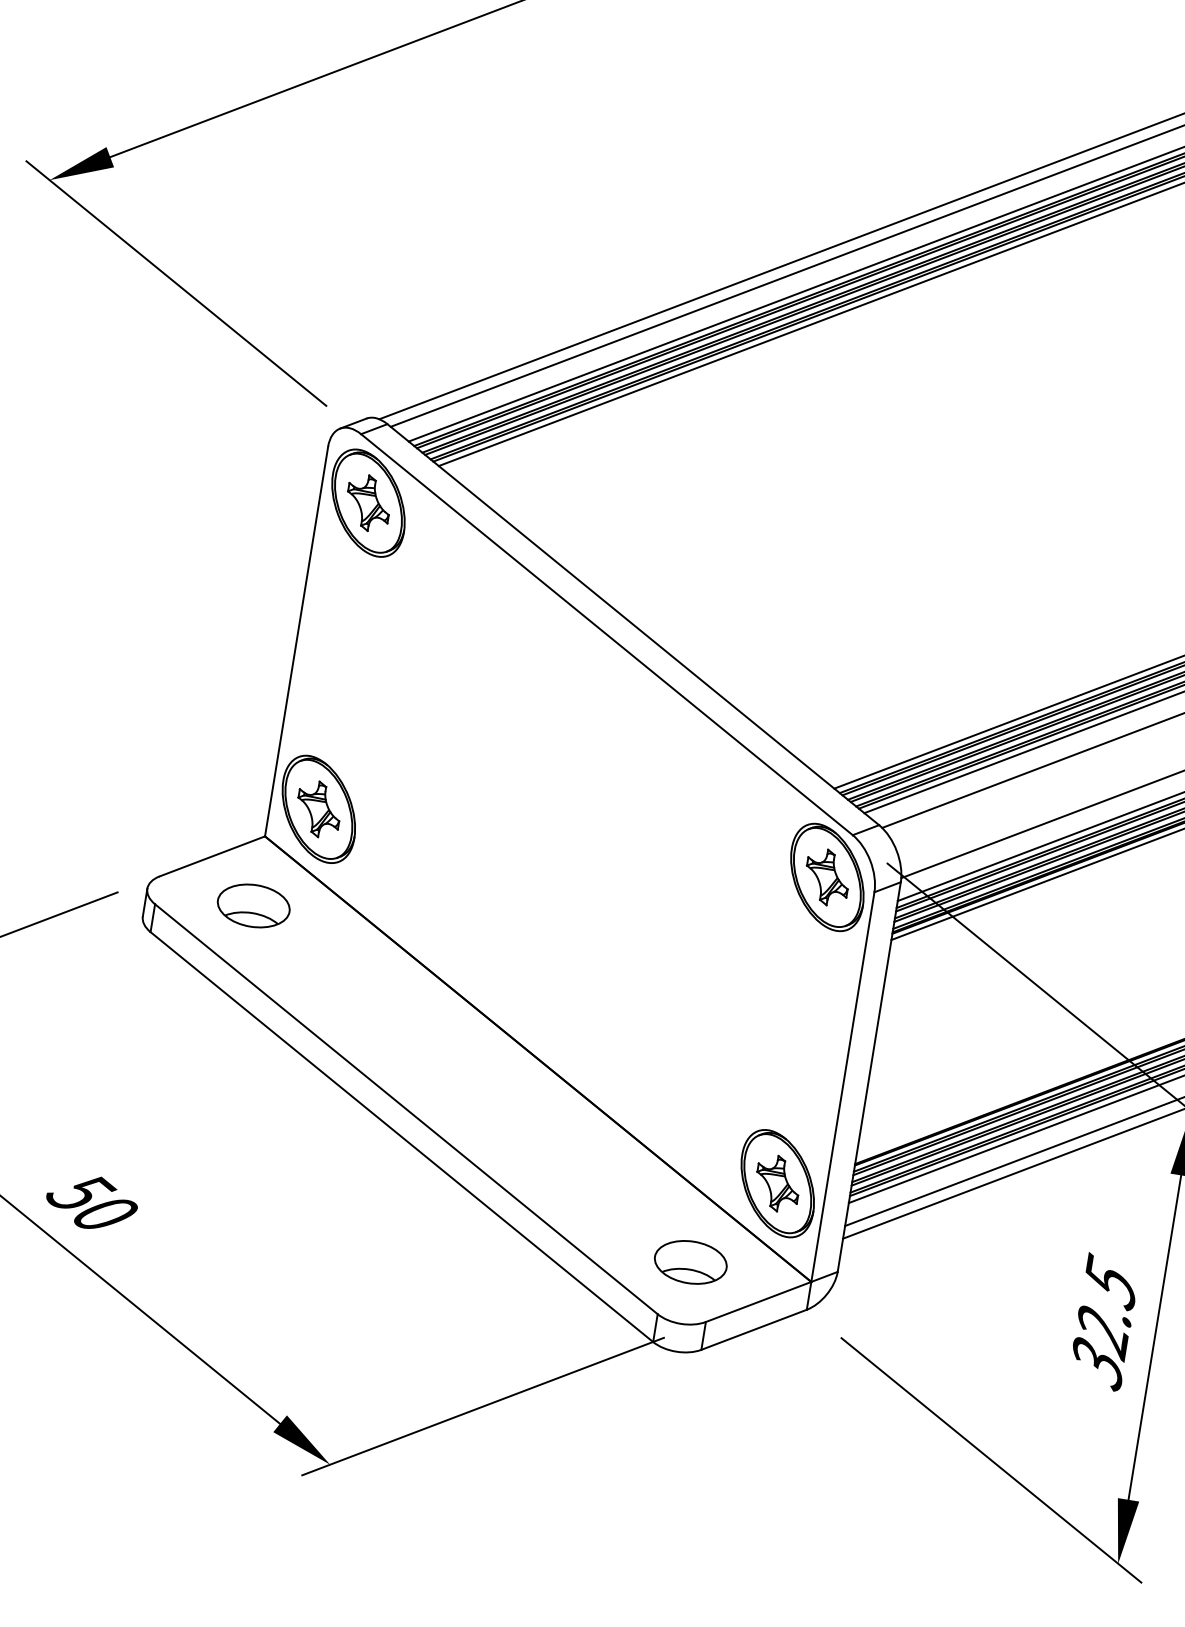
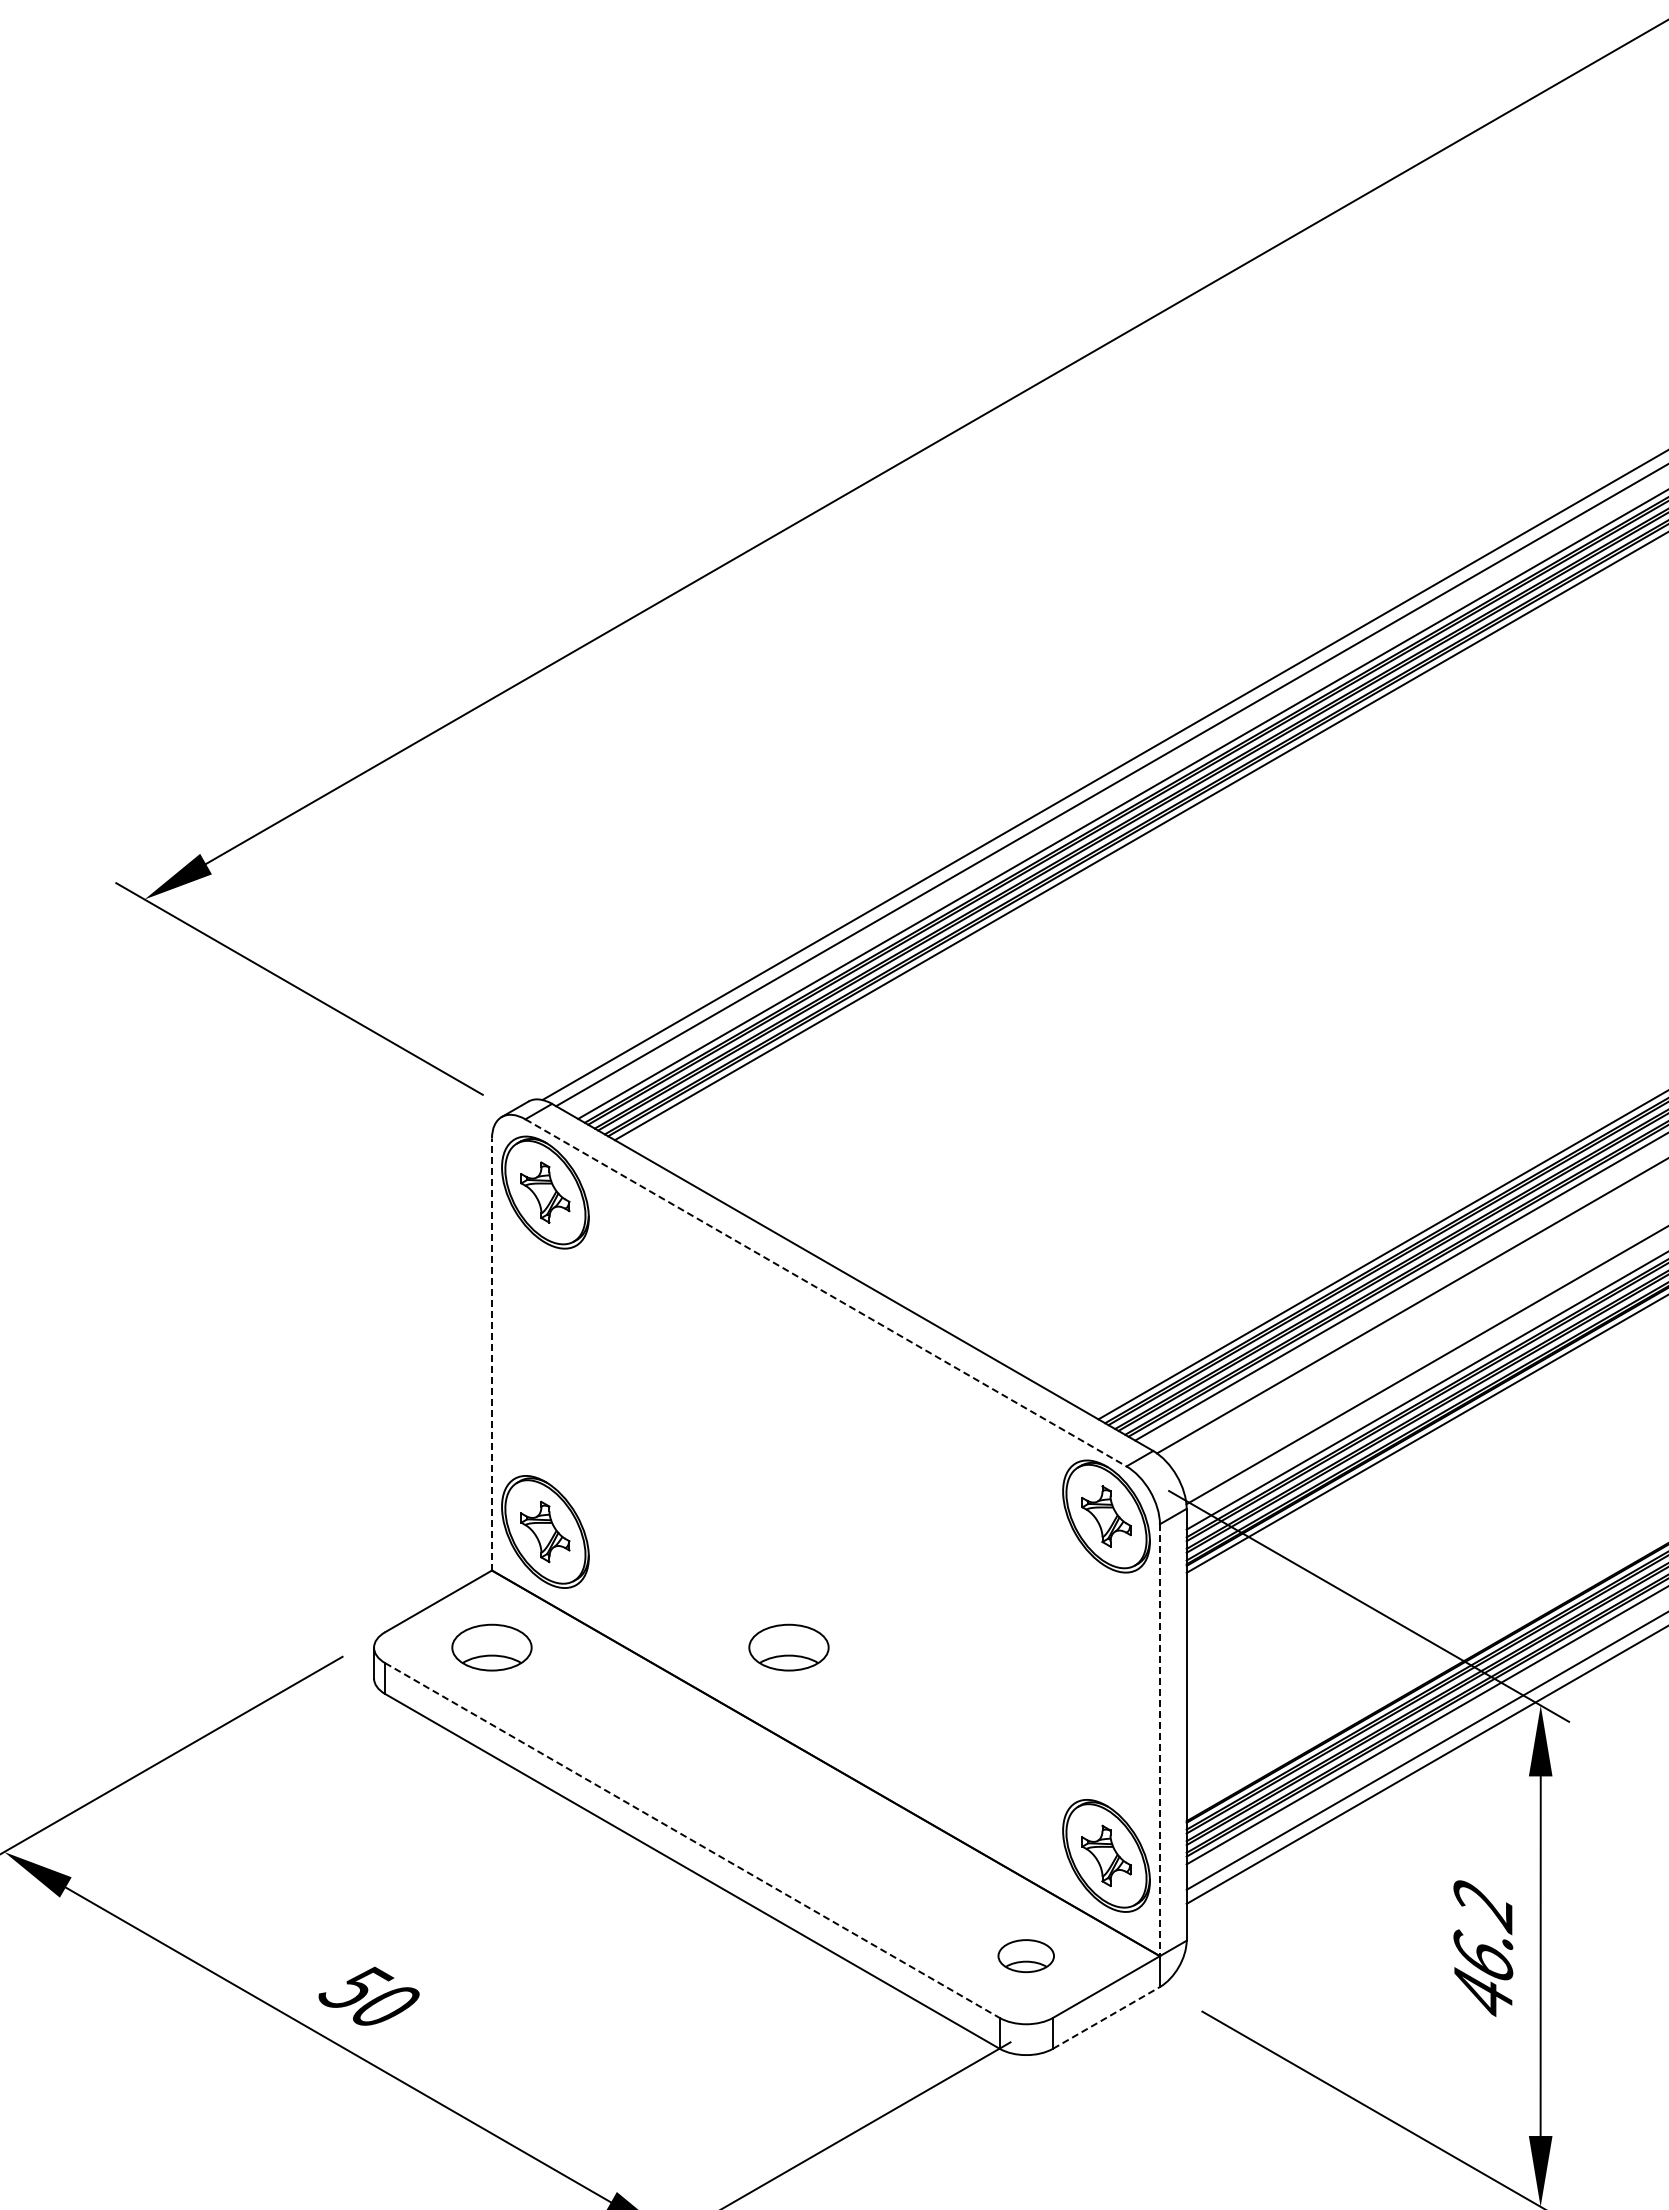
line: (607, 635) -> (826, 1293), solid -> dashed
line: (297, 641) -> (492, 1354), solid -> dashed
part: (521, 949) -> (788, 1647), added
line: (842, 1087) -> (1159, 1740), solid -> dashed
line: (406, 1109) -> (692, 1840), solid -> dashed
part: (690, 1261) -> (1025, 1955), size x0.7
text: (1104, 1322) -> (1483, 1948), 32.5 -> 46.2
line: (754, 1329) -> (1106, 2017), solid -> dashed

